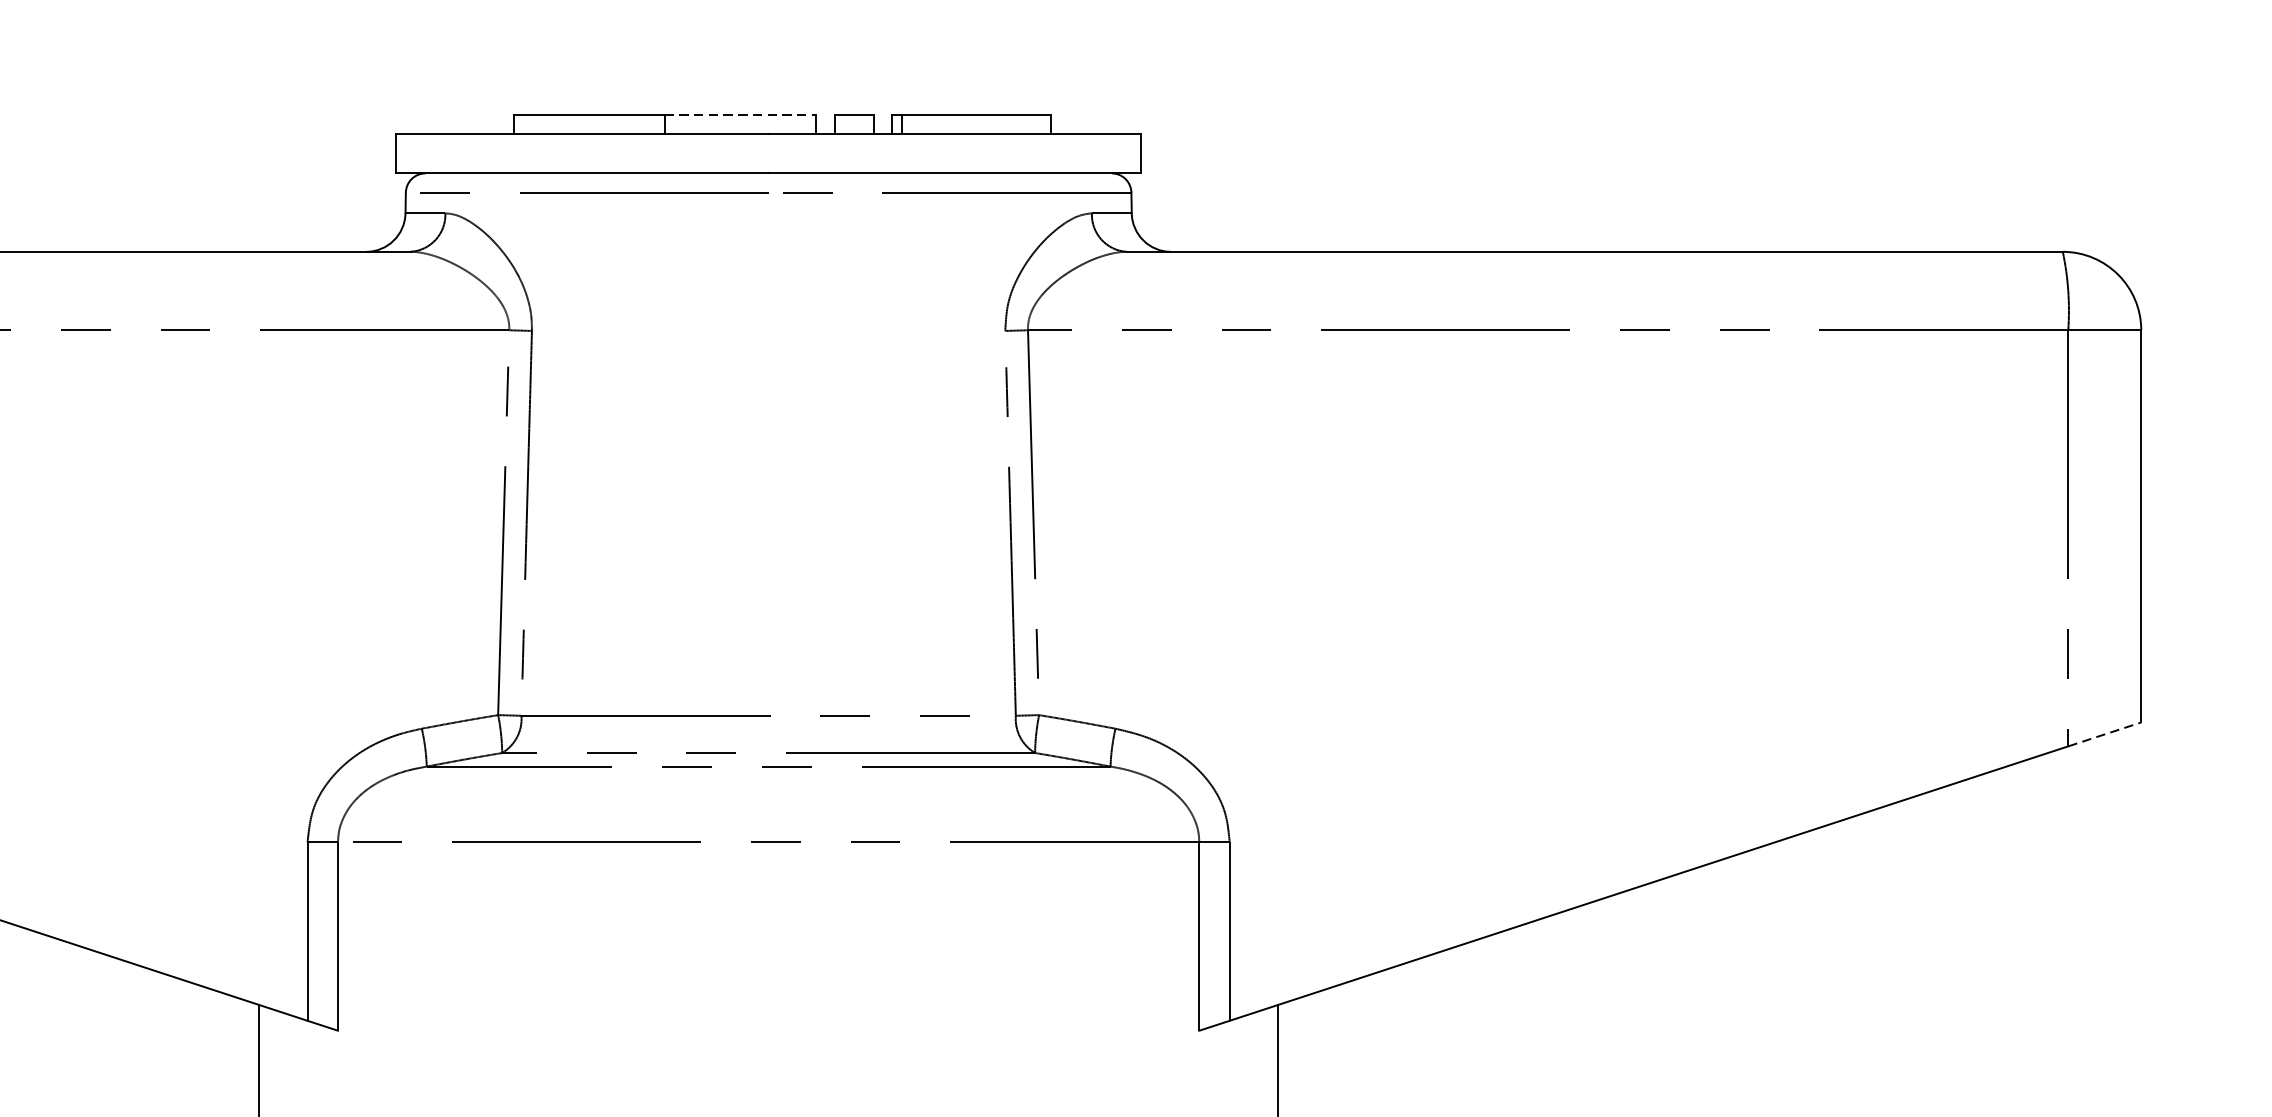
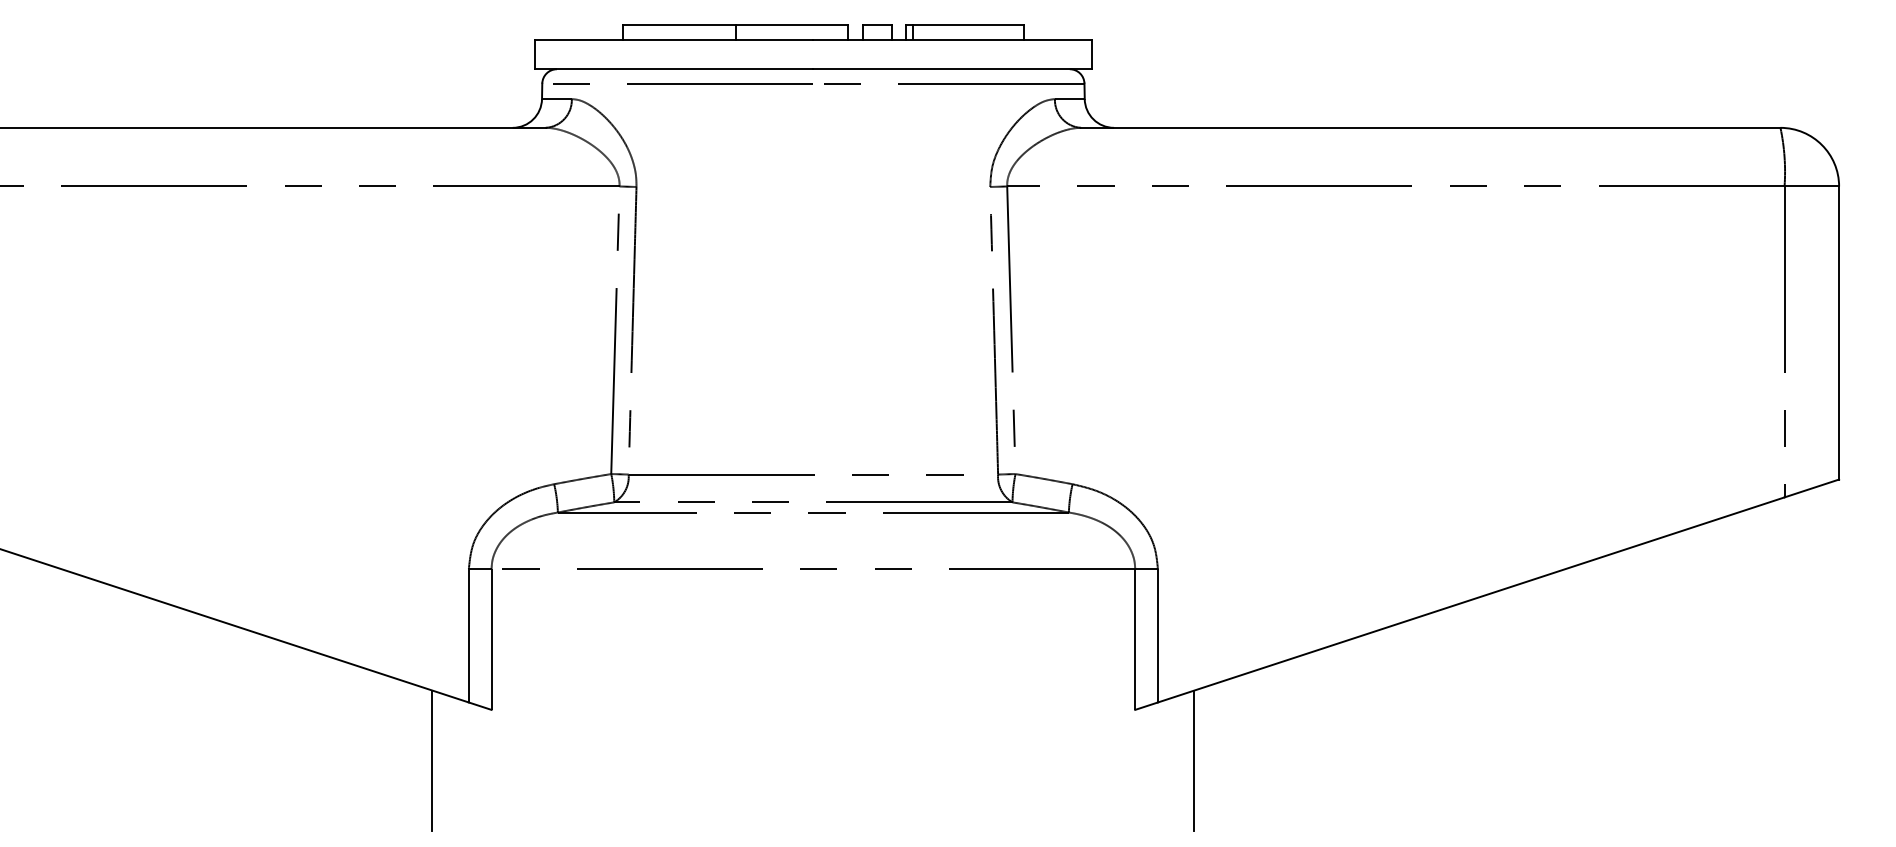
line: (740, 114) -> (792, 25), dashed -> solid
line: (2104, 734) -> (1811, 488), dashed -> solid

